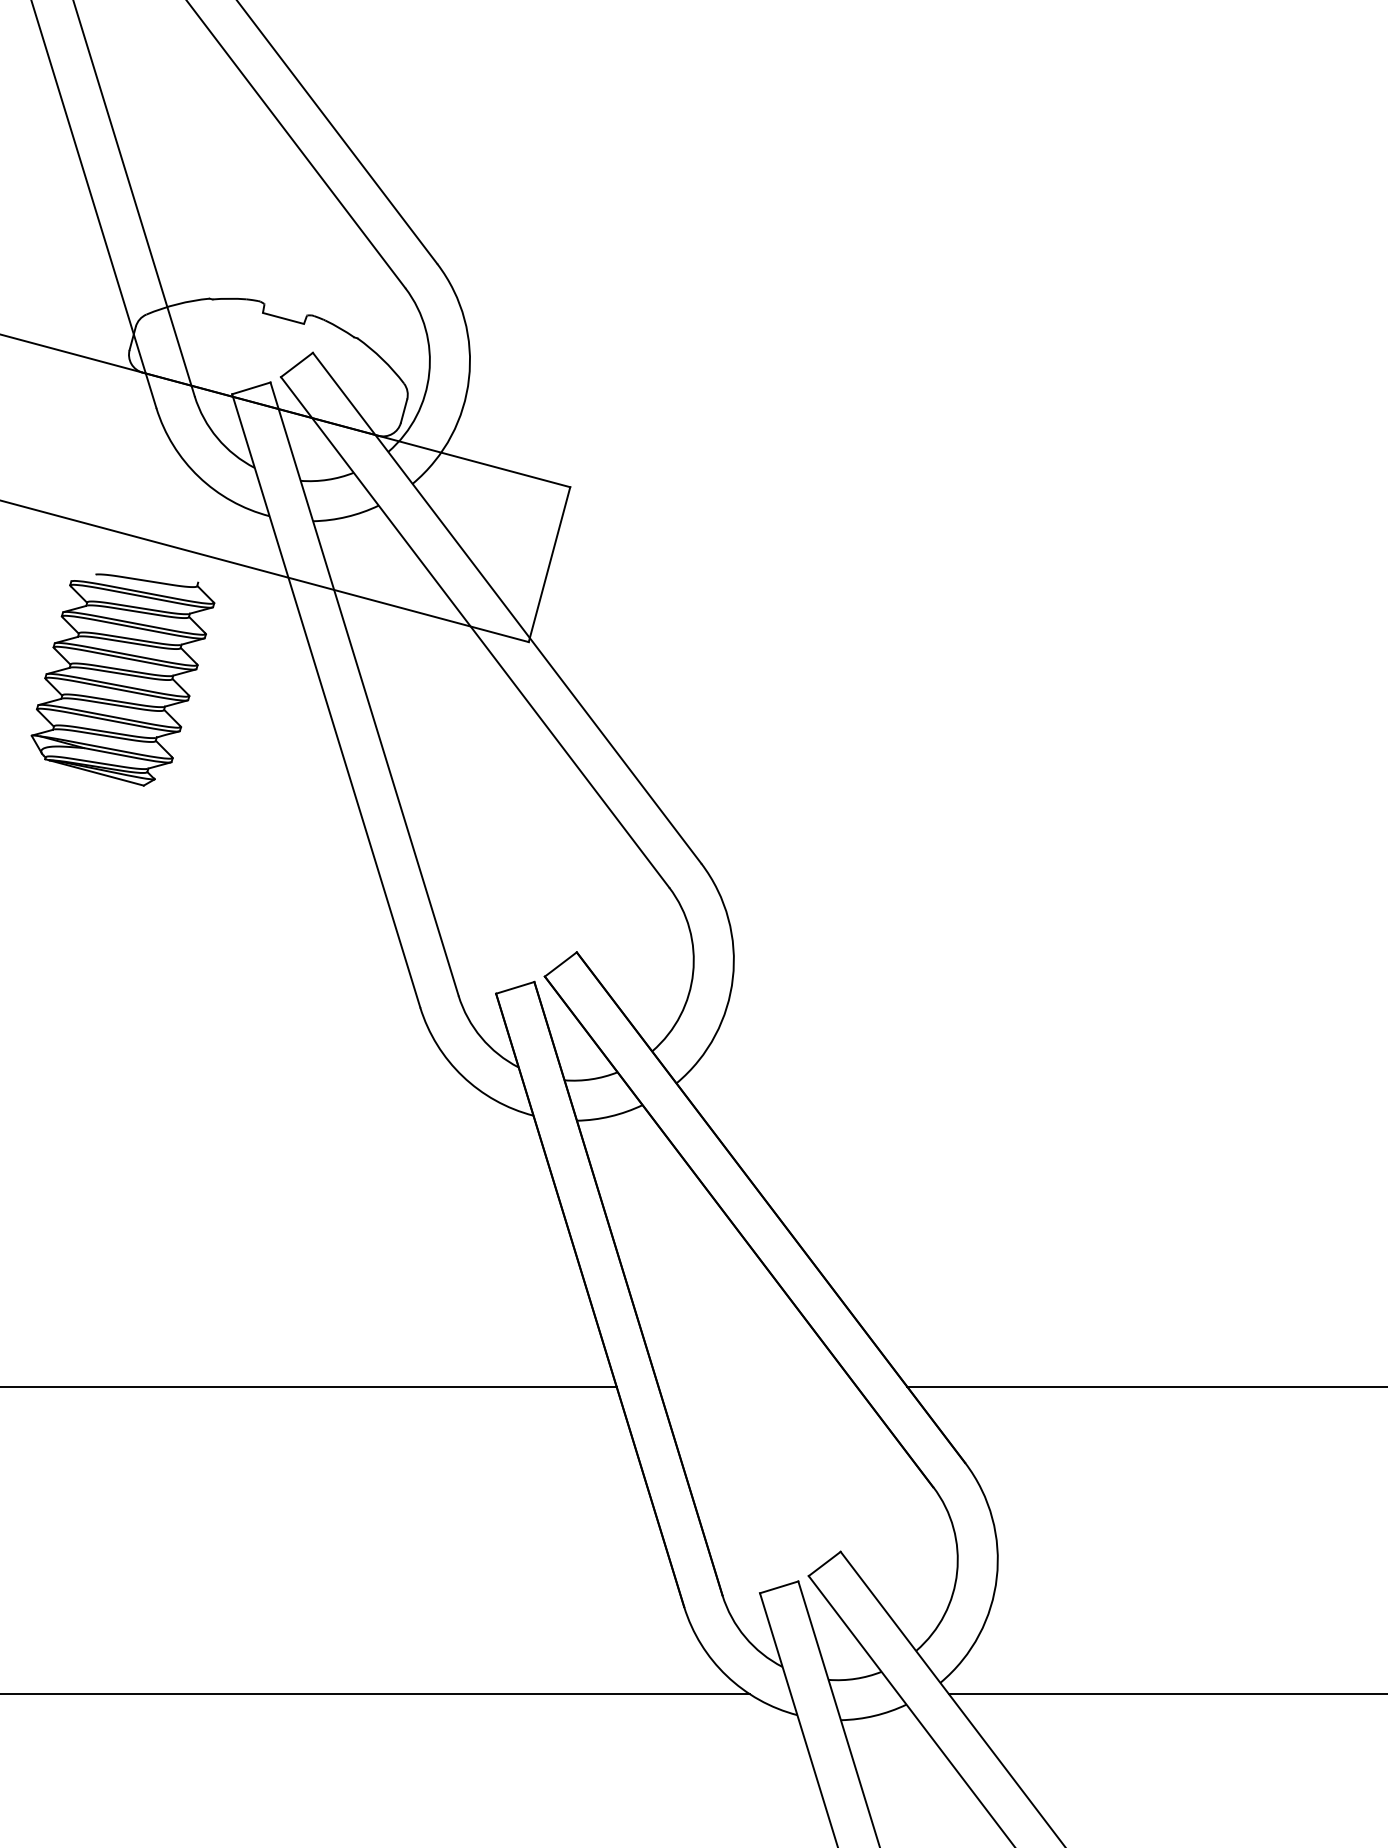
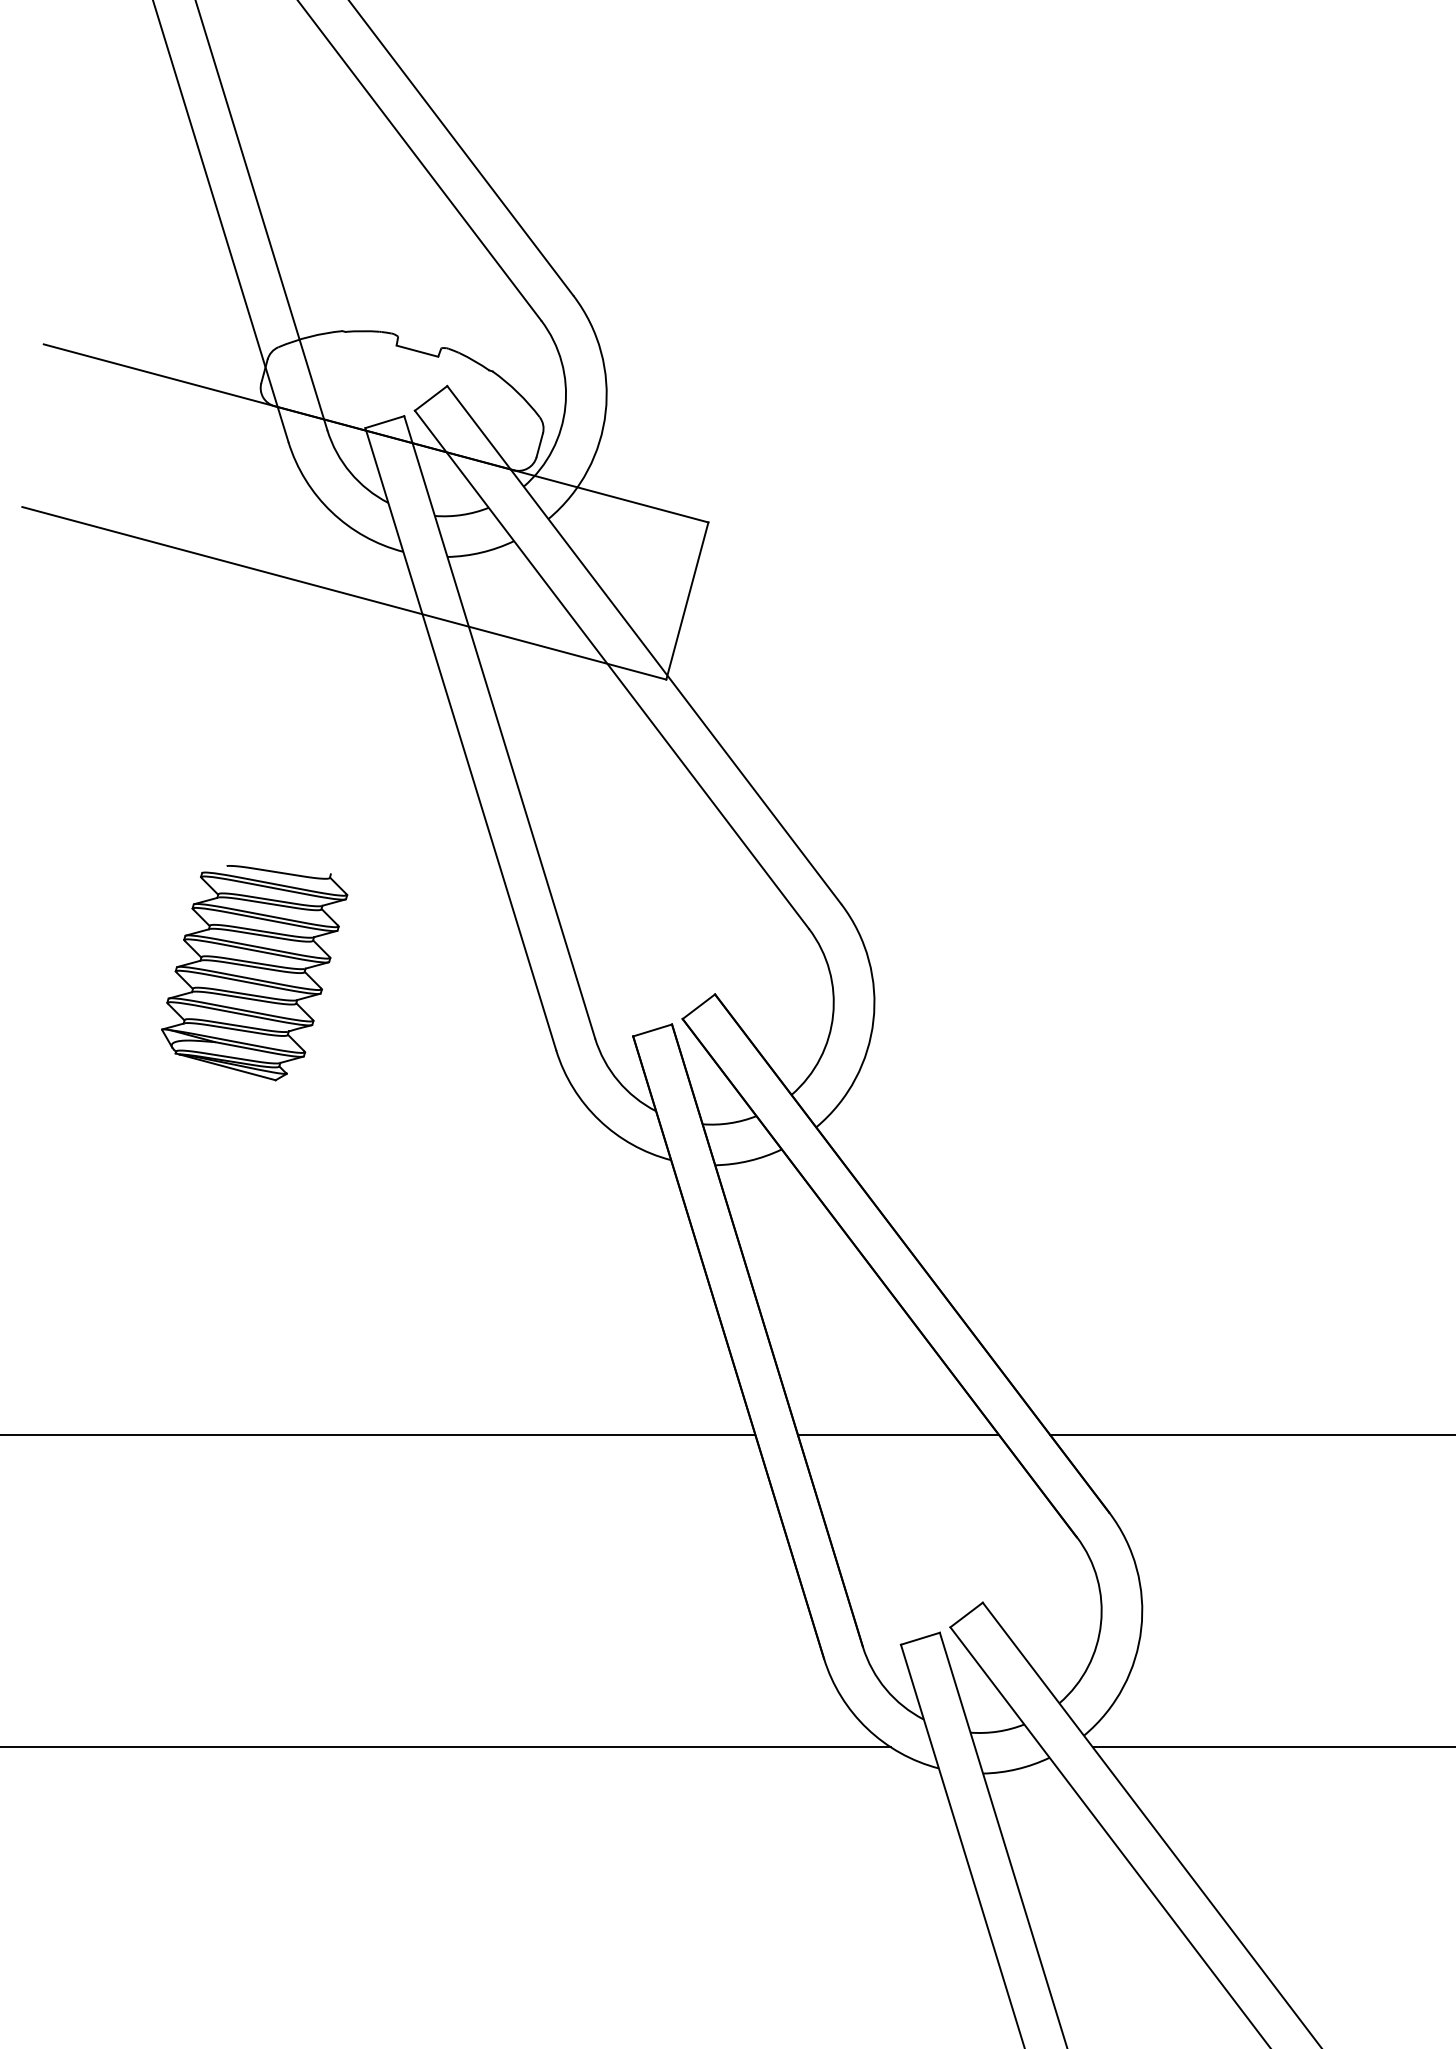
part: (122, 680) -> (254, 973), moved
line: (757, 1387) -> (898, 1435), added

